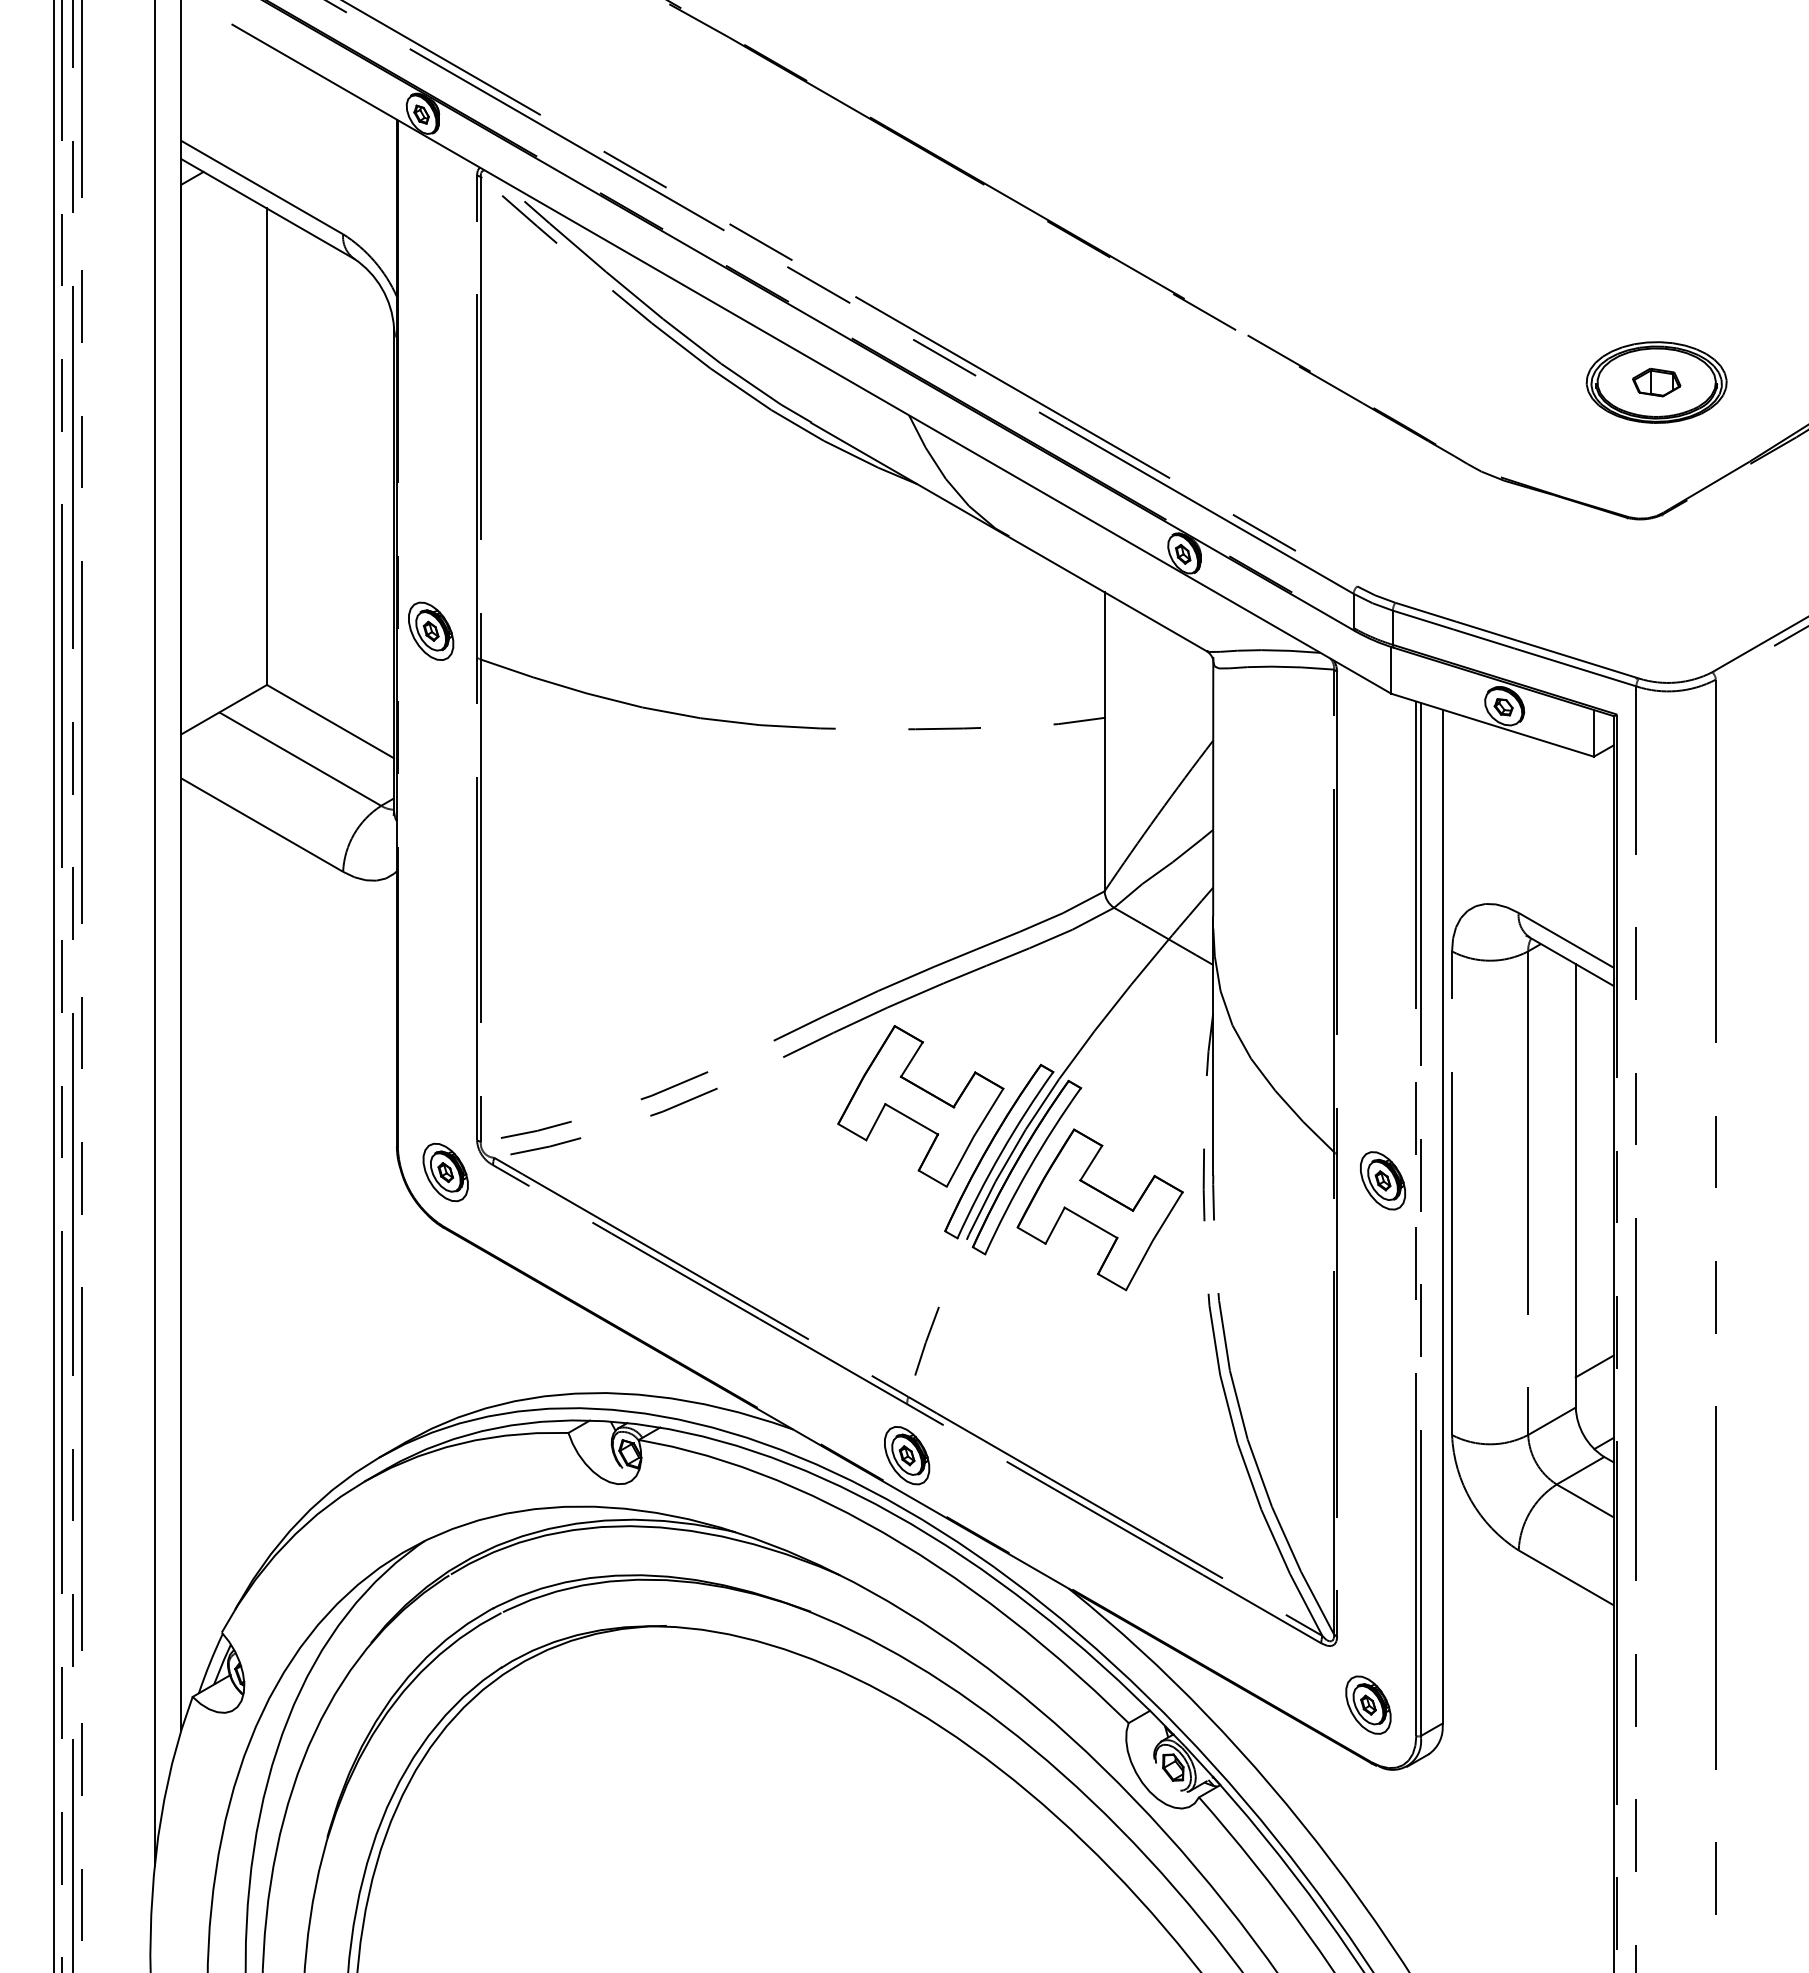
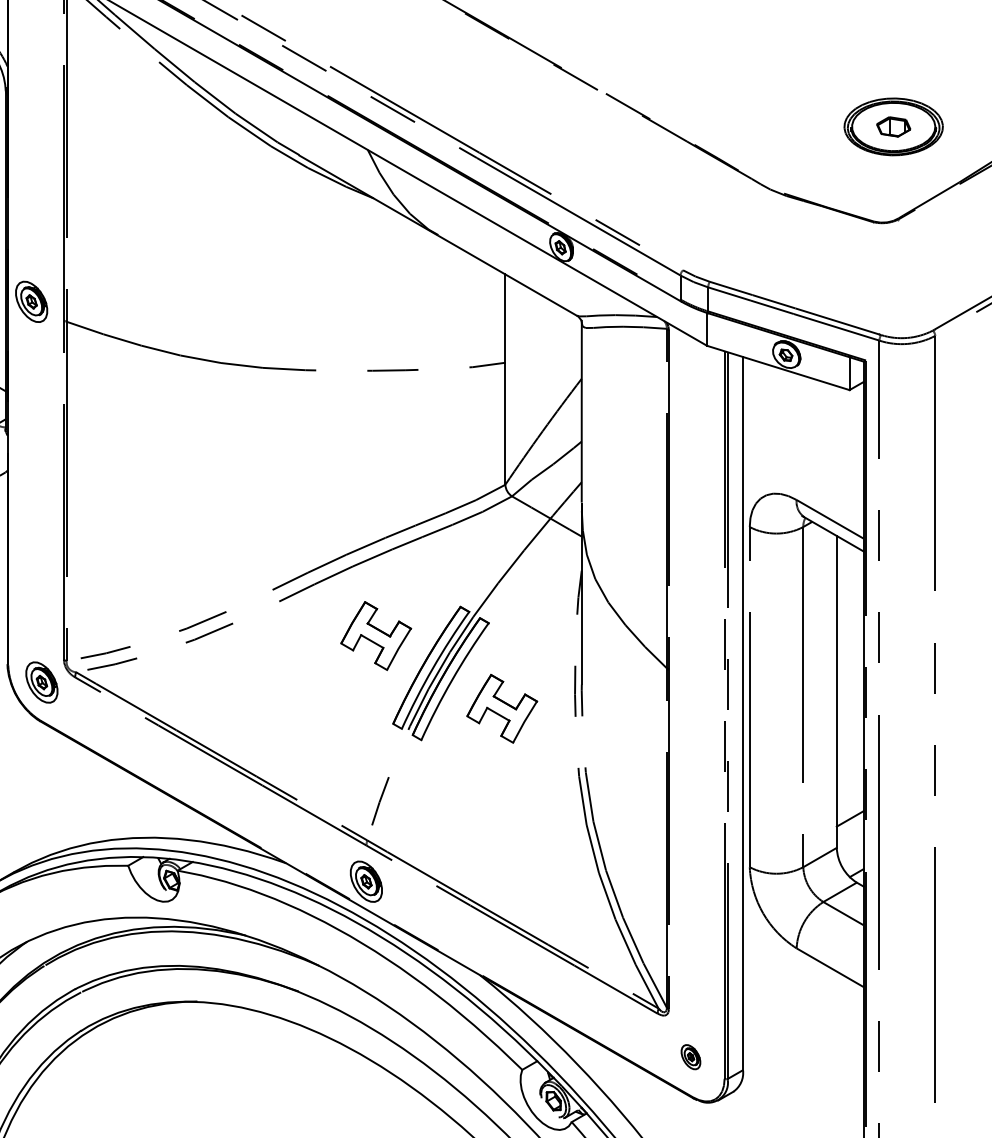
part: (920, 1106) -> (375, 636), size x0.6
part: (1382, 1180) -> (700, 688), removed
part: (1099, 1209) -> (501, 708), size x0.6
part: (1368, 1704) -> (690, 1056), size x0.6

